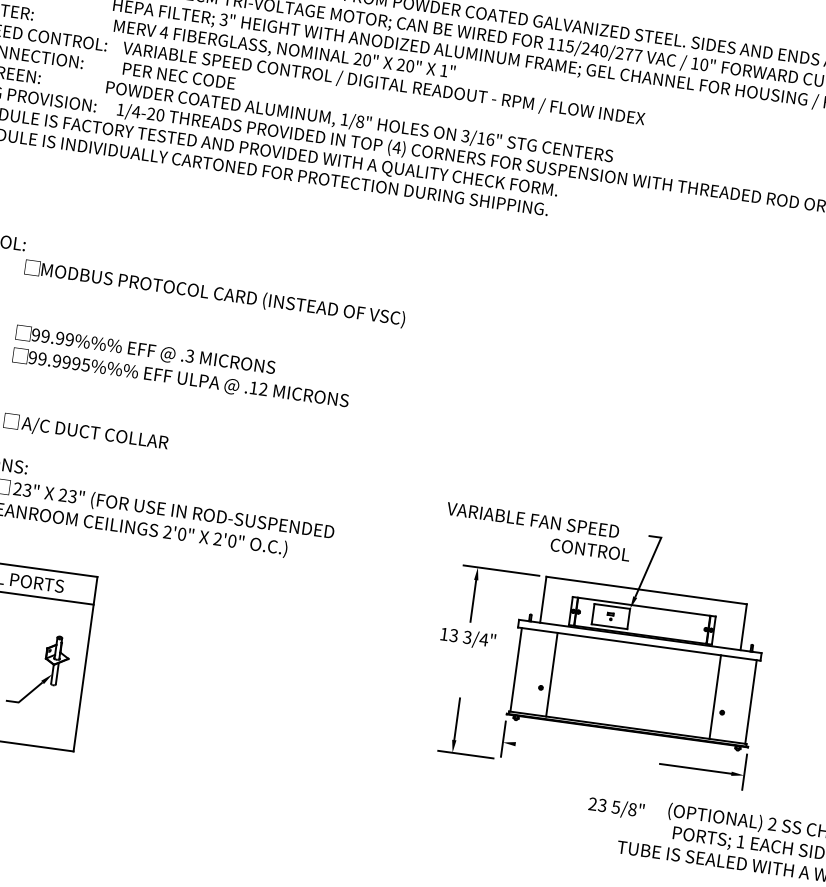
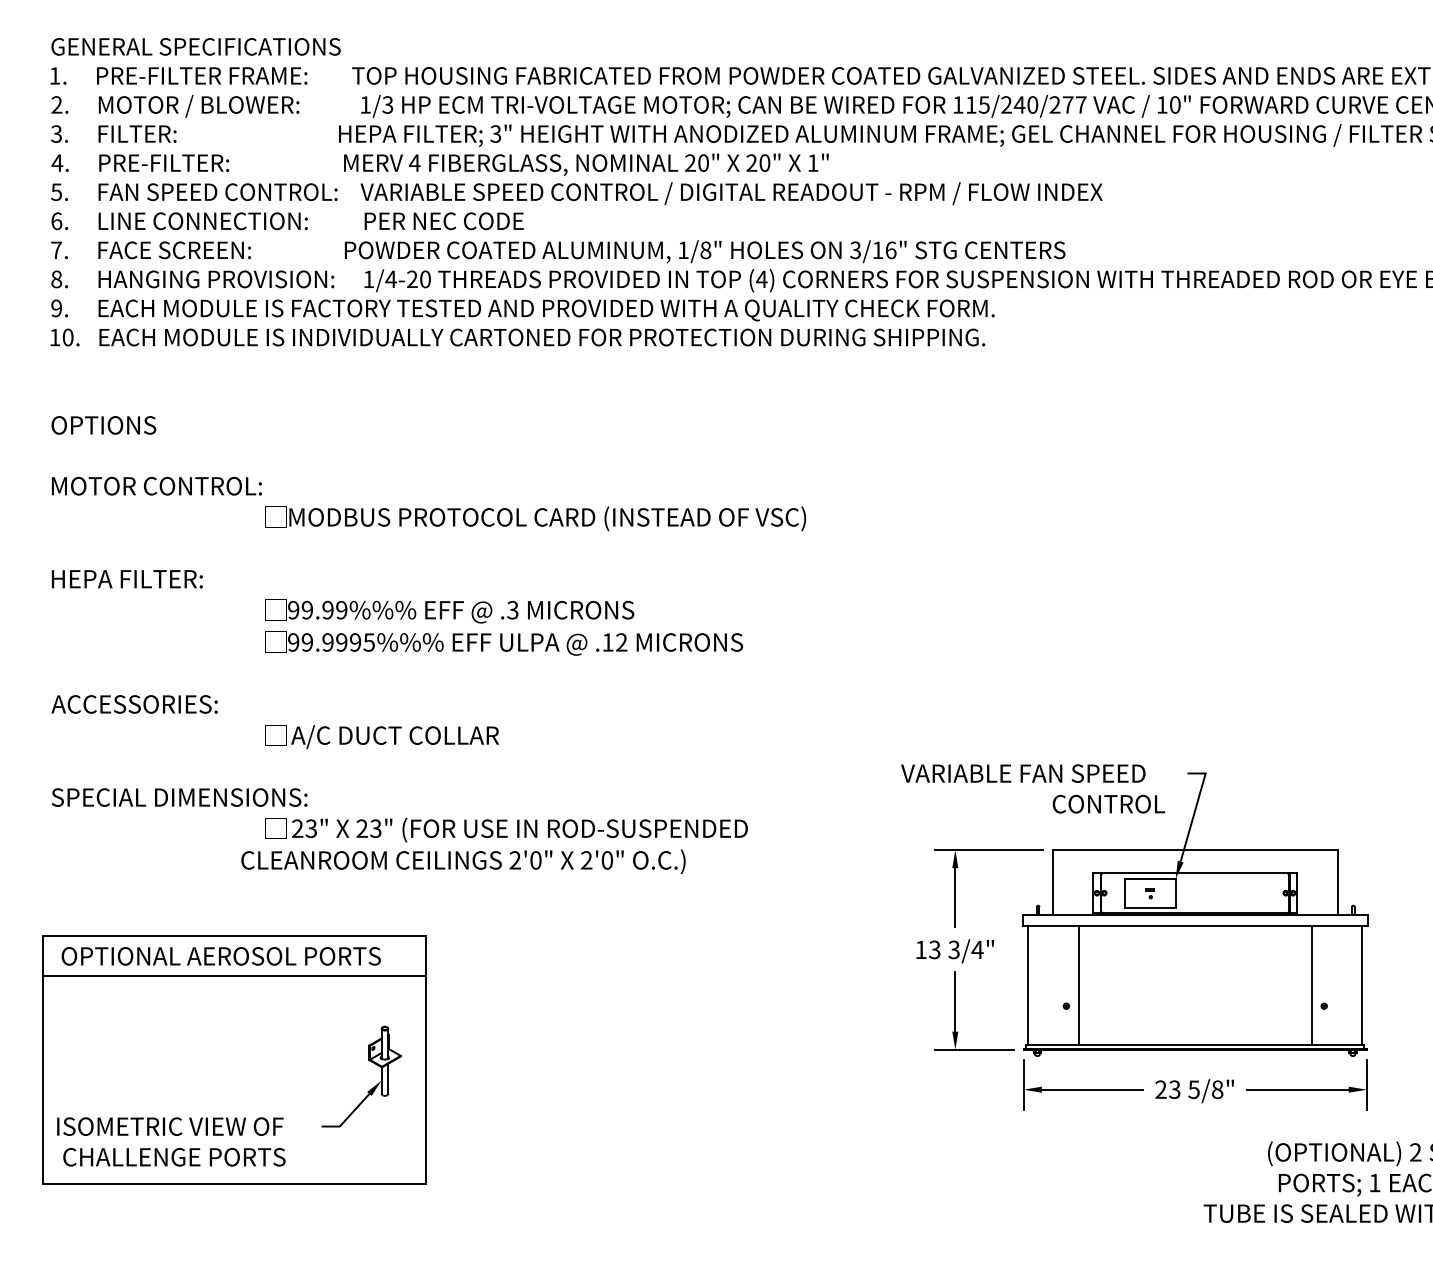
part: (456, 725) -> (955, 1010), moved
line: (551, 748) -> (1092, 1089), added
text: (616, 808) -> (1194, 1091), moved

